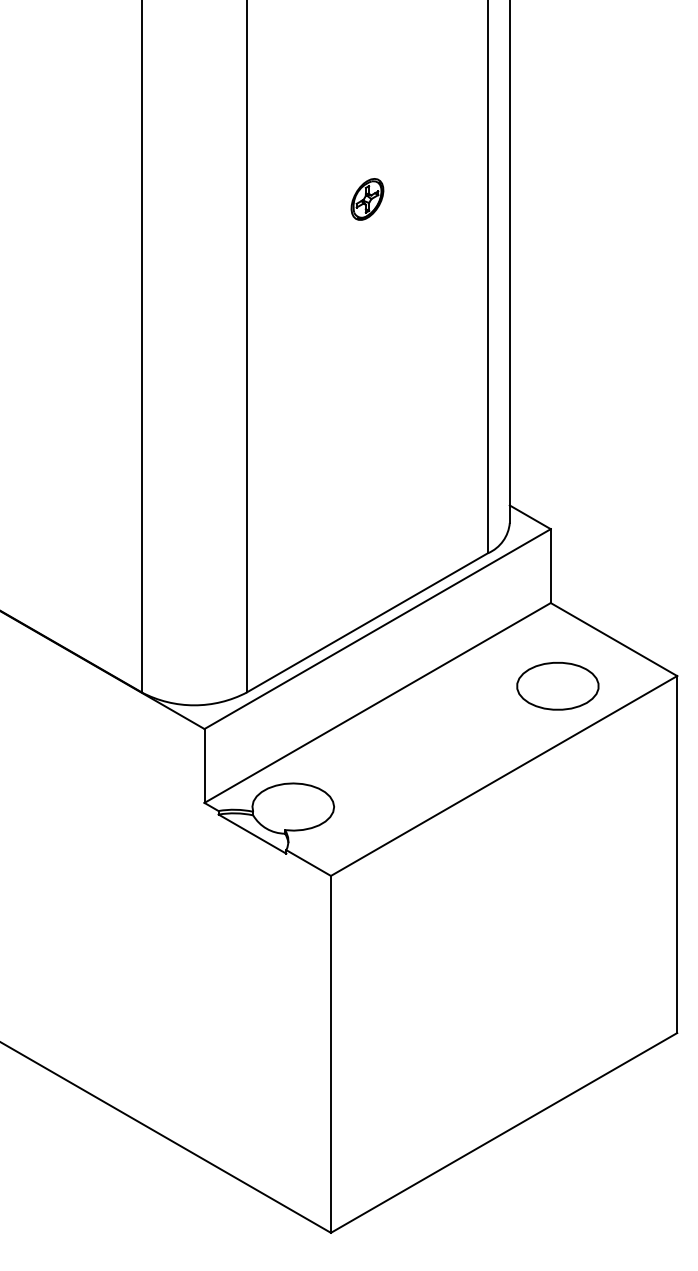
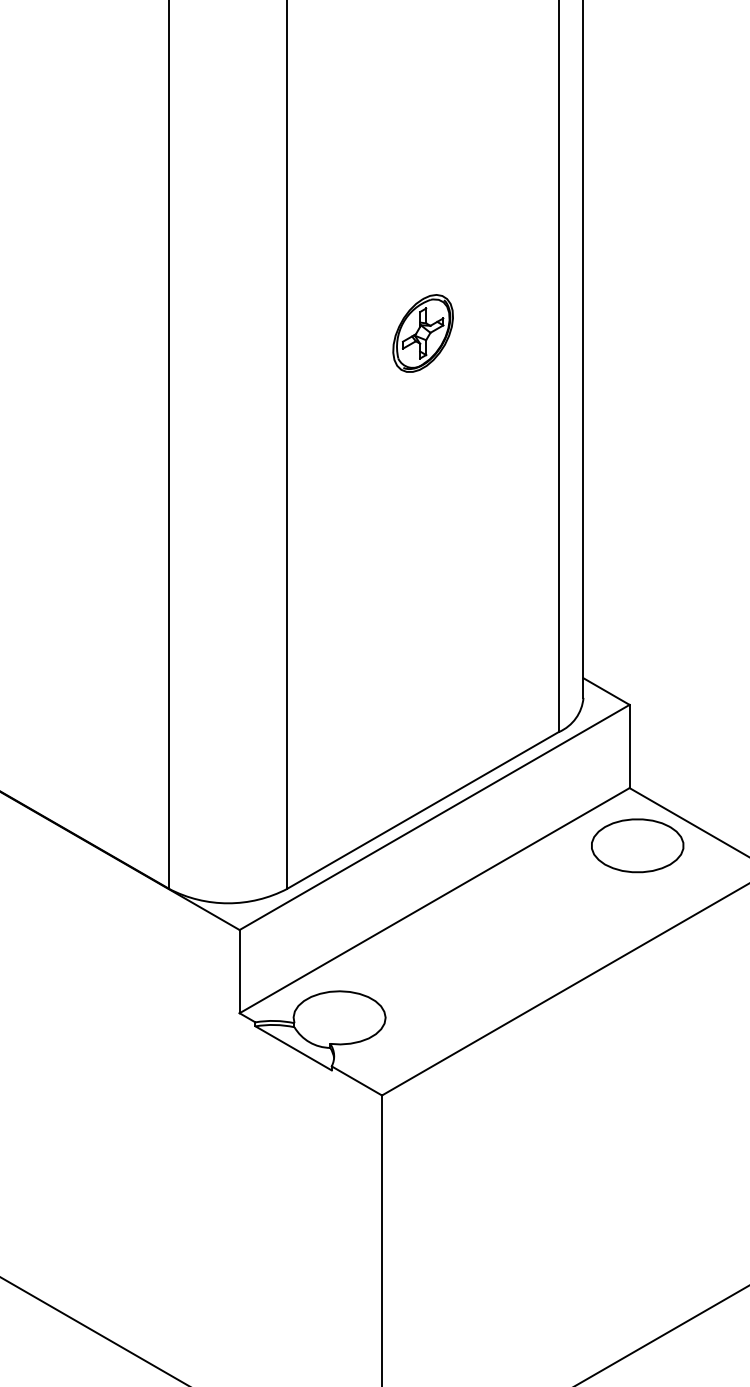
part: (367, 199) -> (423, 333), size x1.67
part: (557, 686) -> (637, 846), moved

